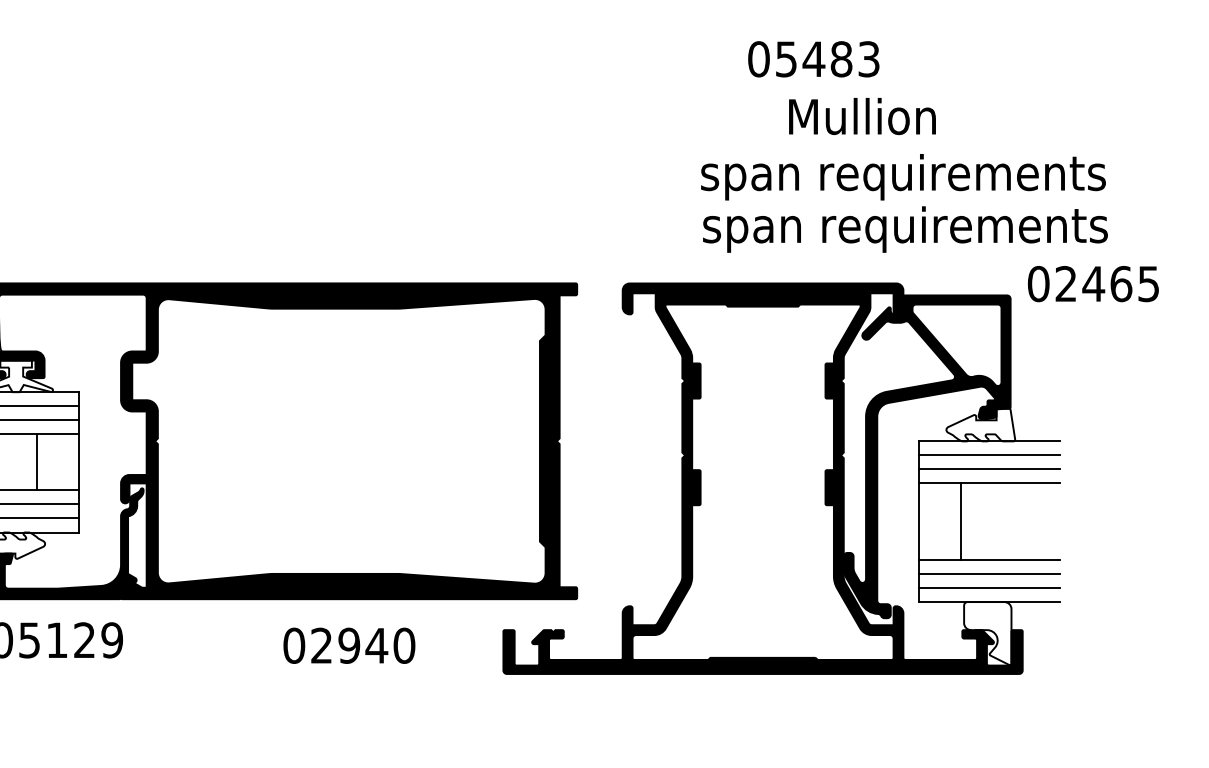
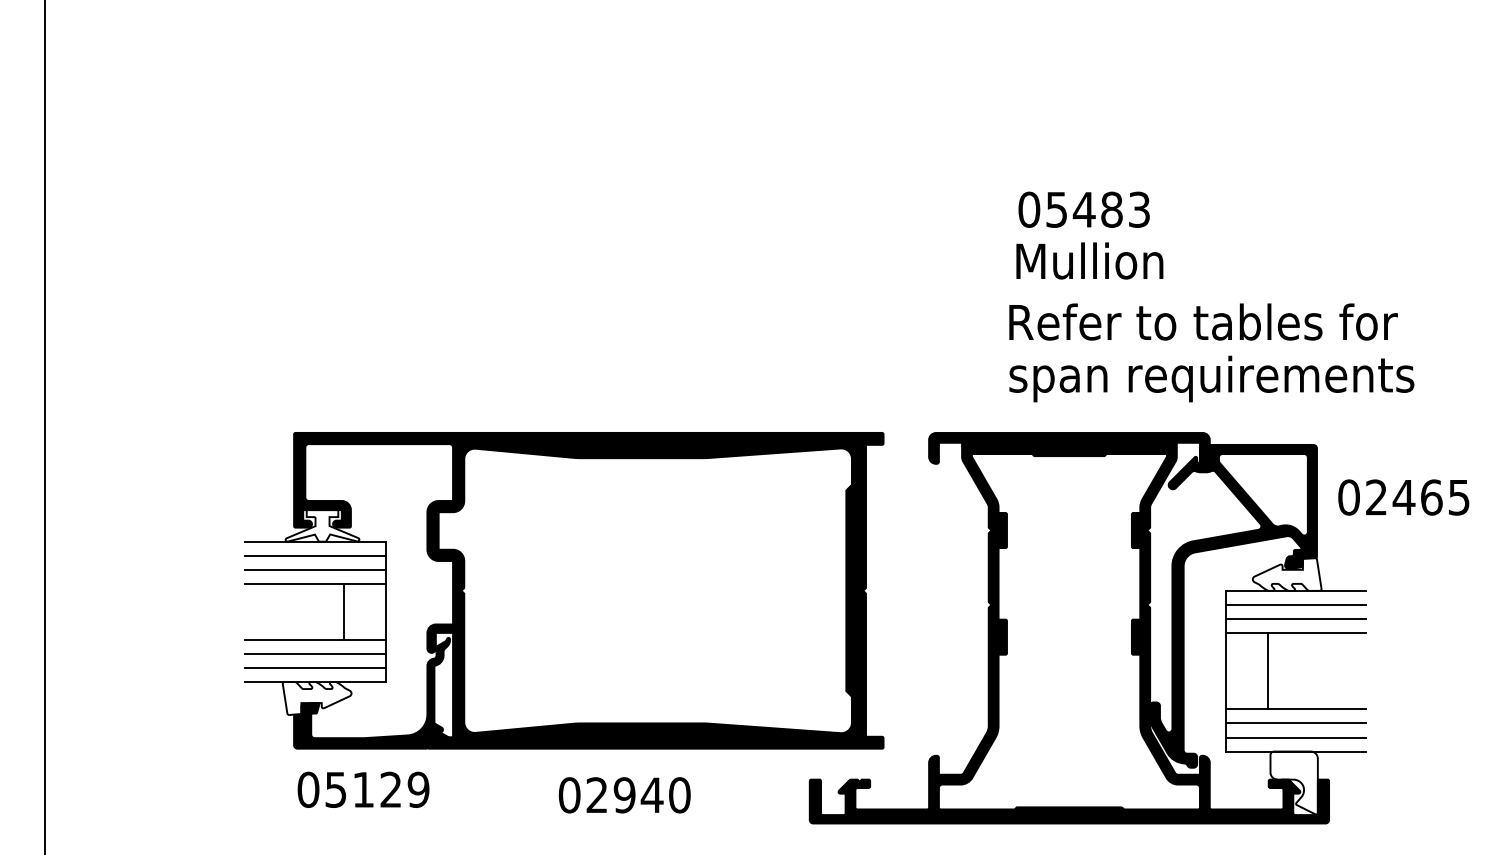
text: (813, 59) -> (1083, 209), moved
text: (862, 116) -> (1089, 260), moved
text: (903, 177) -> (1209, 326), span requirements -> Refer to tables for
text: (1093, 284) -> (1403, 497), moved
text: (349, 646) -> (624, 795), moved

